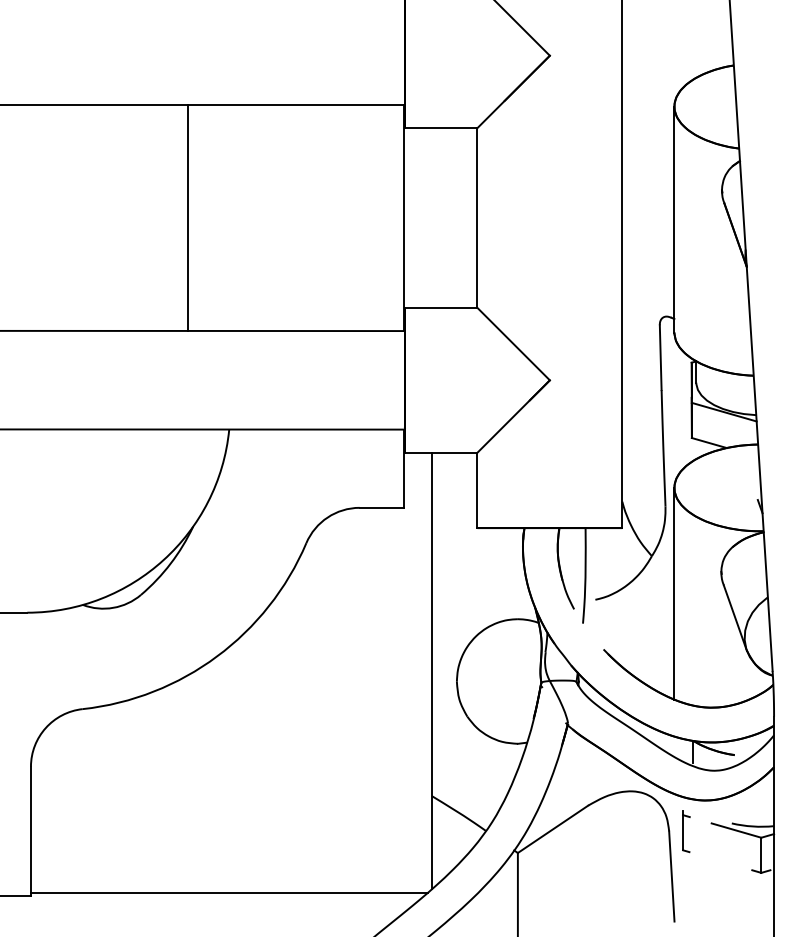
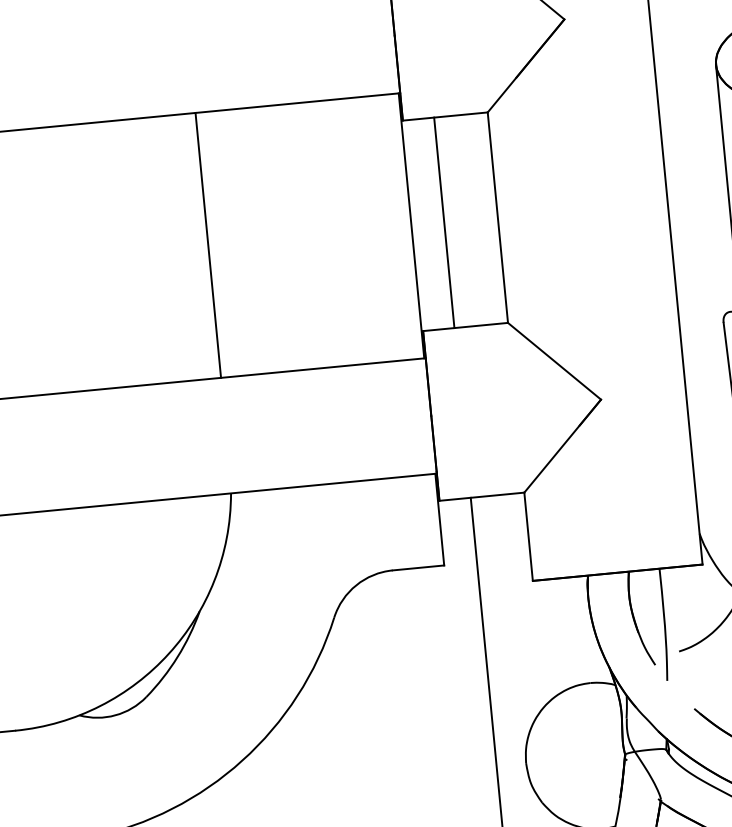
line: (188, 217) -> (208, 244), moved
line: (431, 217) -> (444, 222), added

